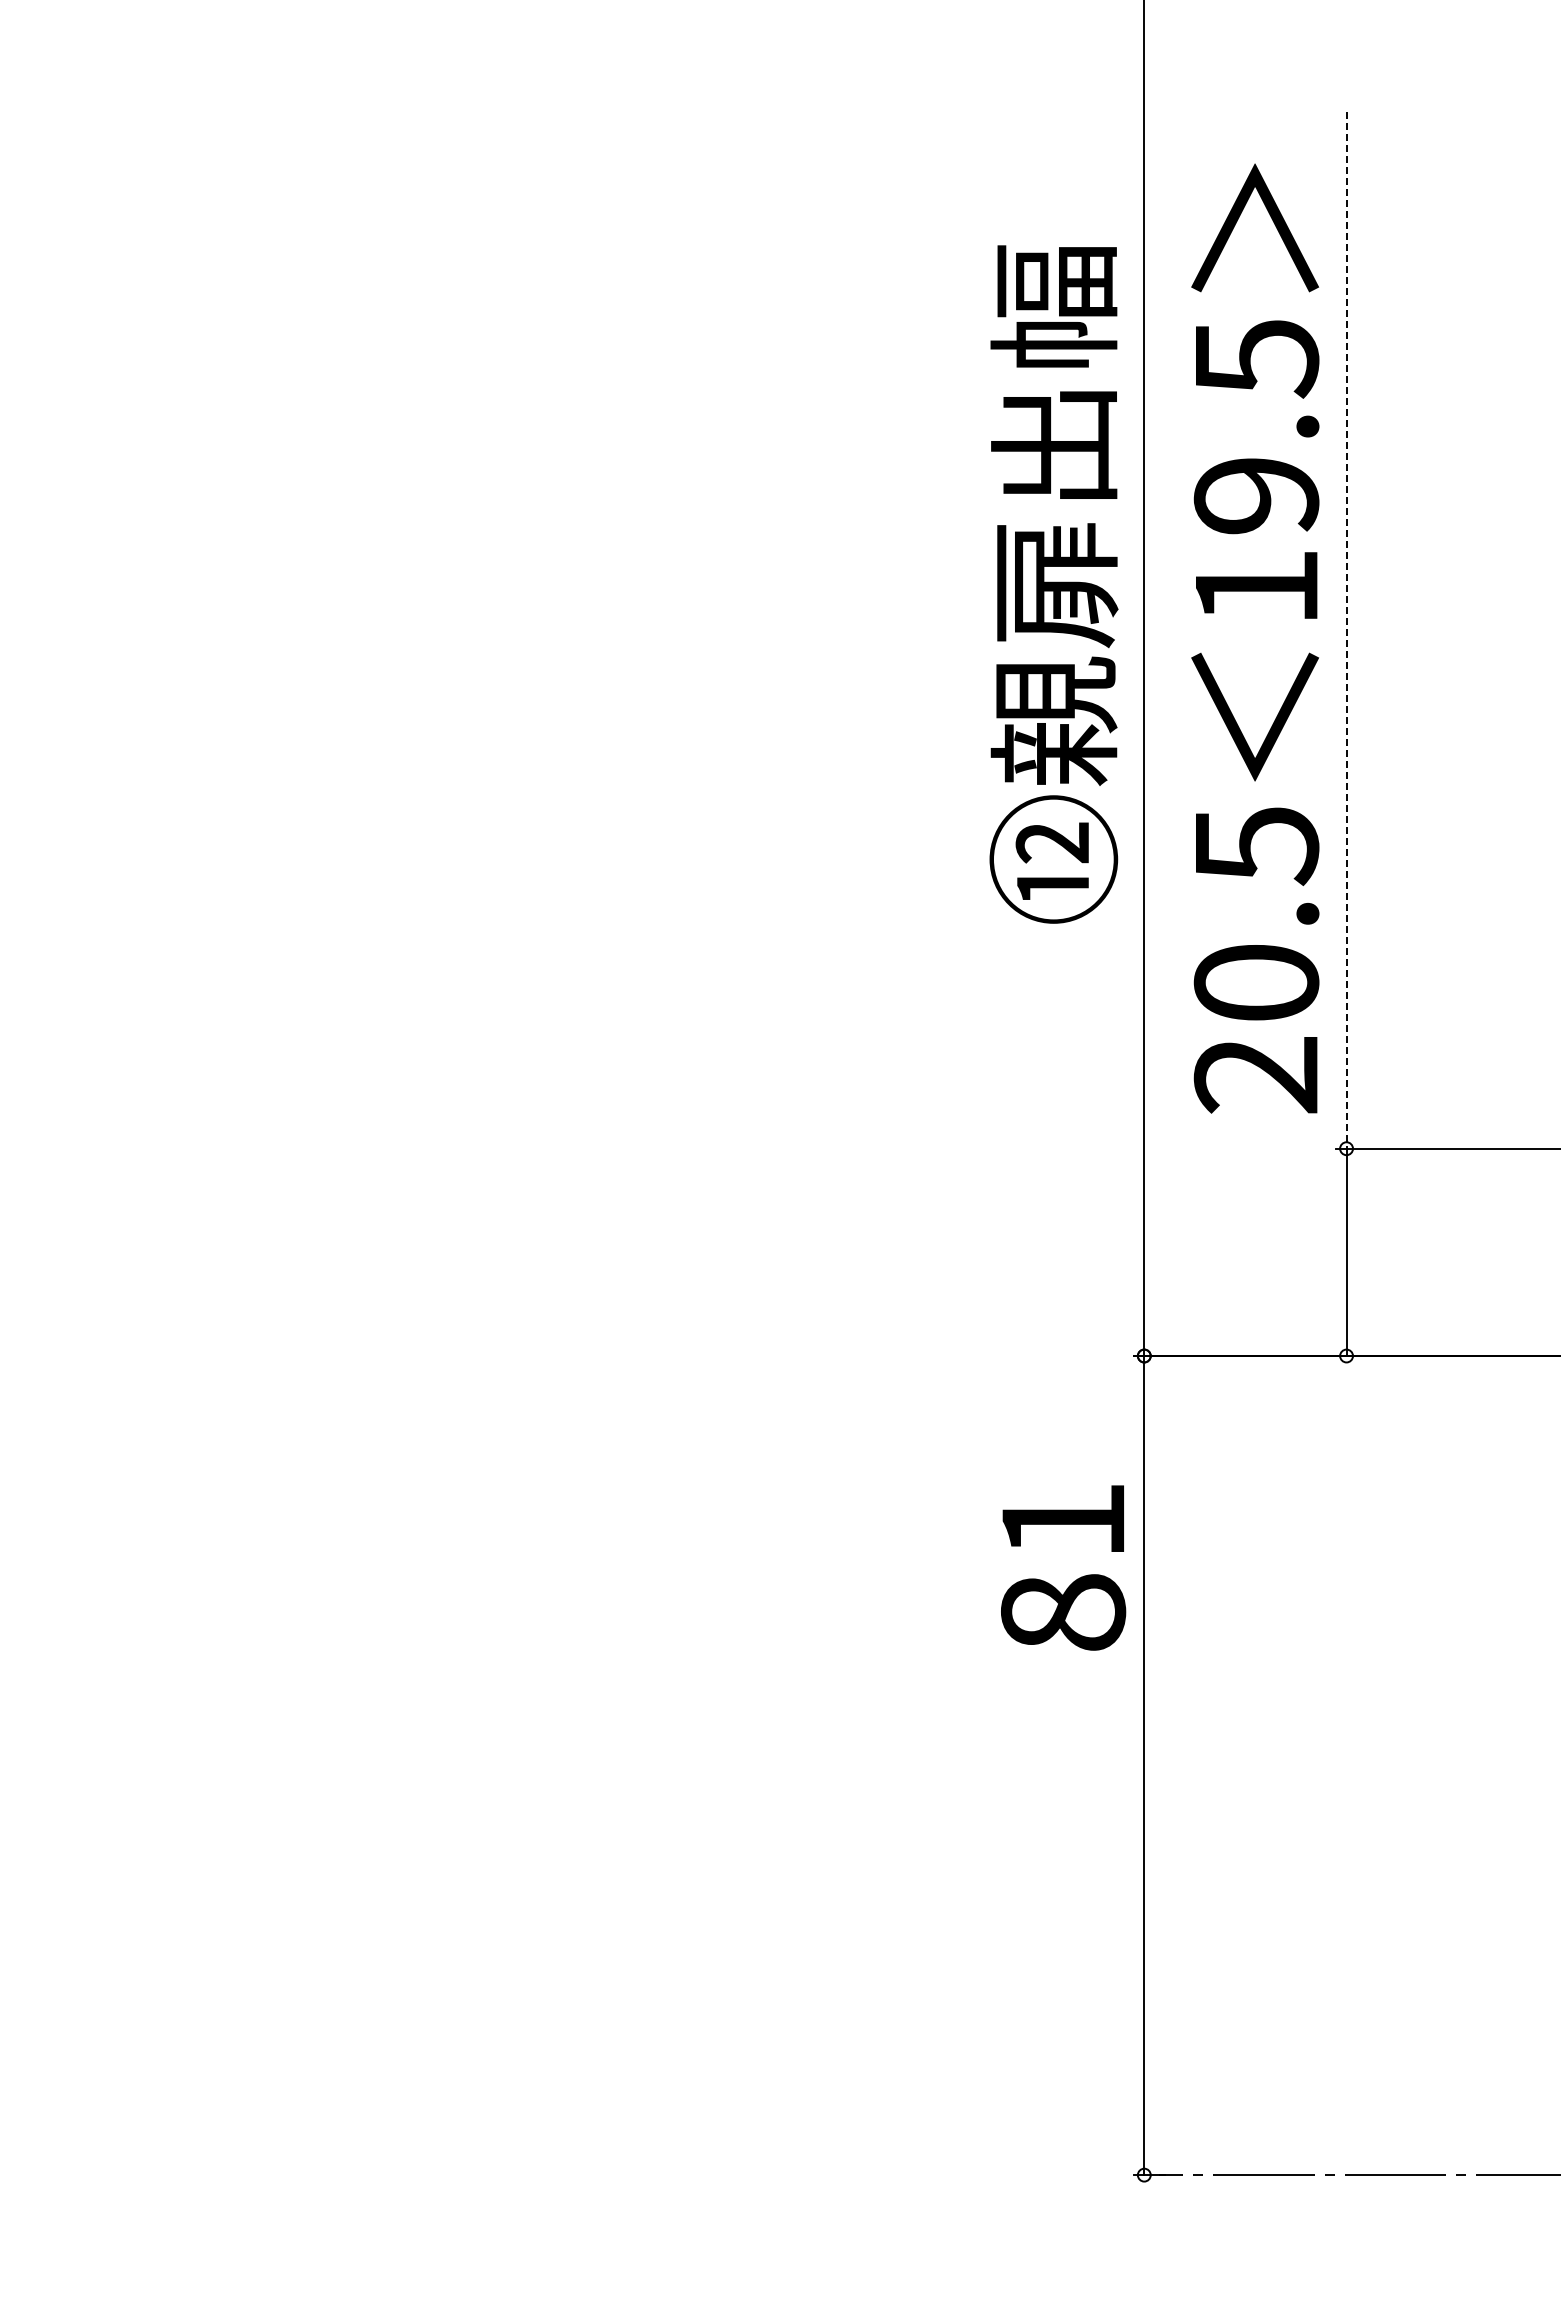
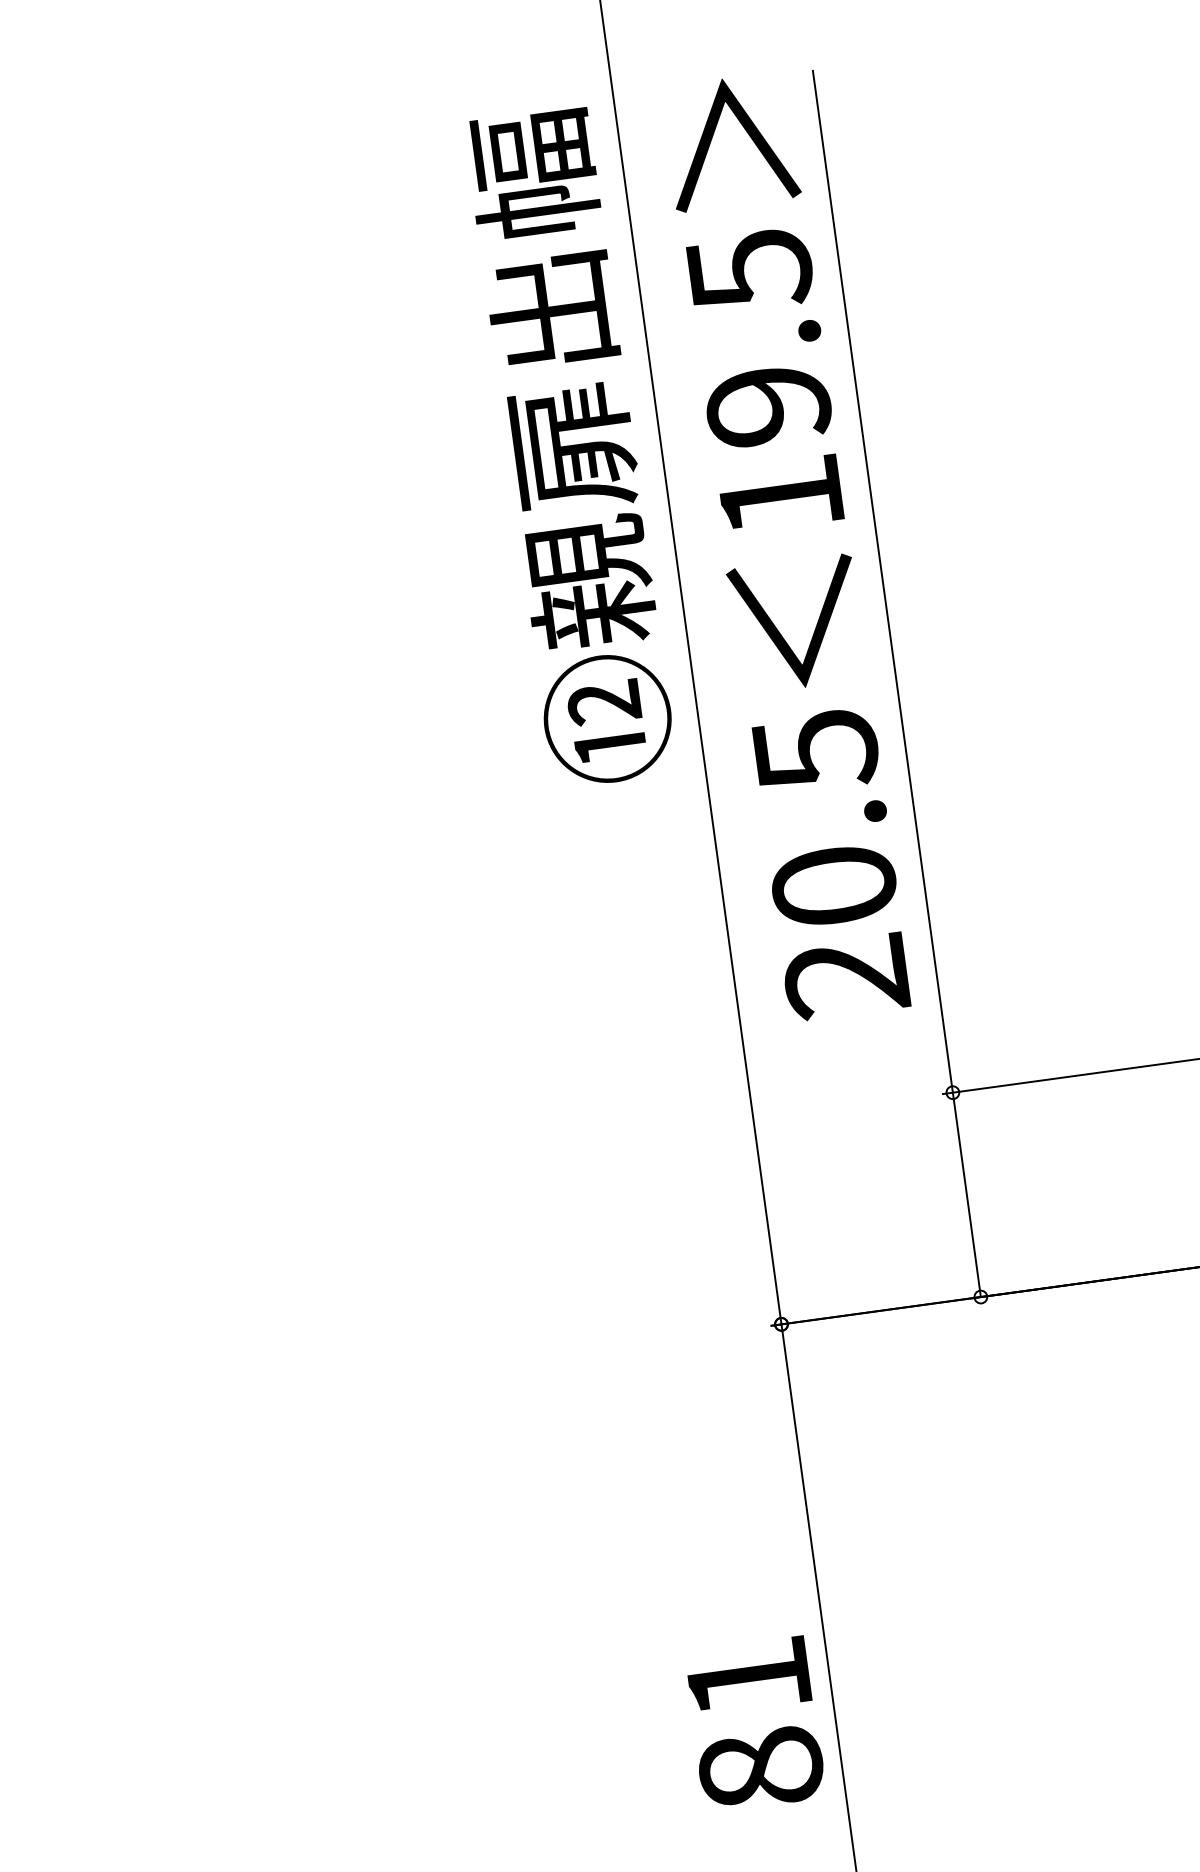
text: (1053, 584) -> (570, 447), moved
line: (1346, 630) -> (882, 581), dashed -> solid
text: (1255, 638) -> (786, 546), moved
text: (1063, 1567) -> (755, 1724), moved

